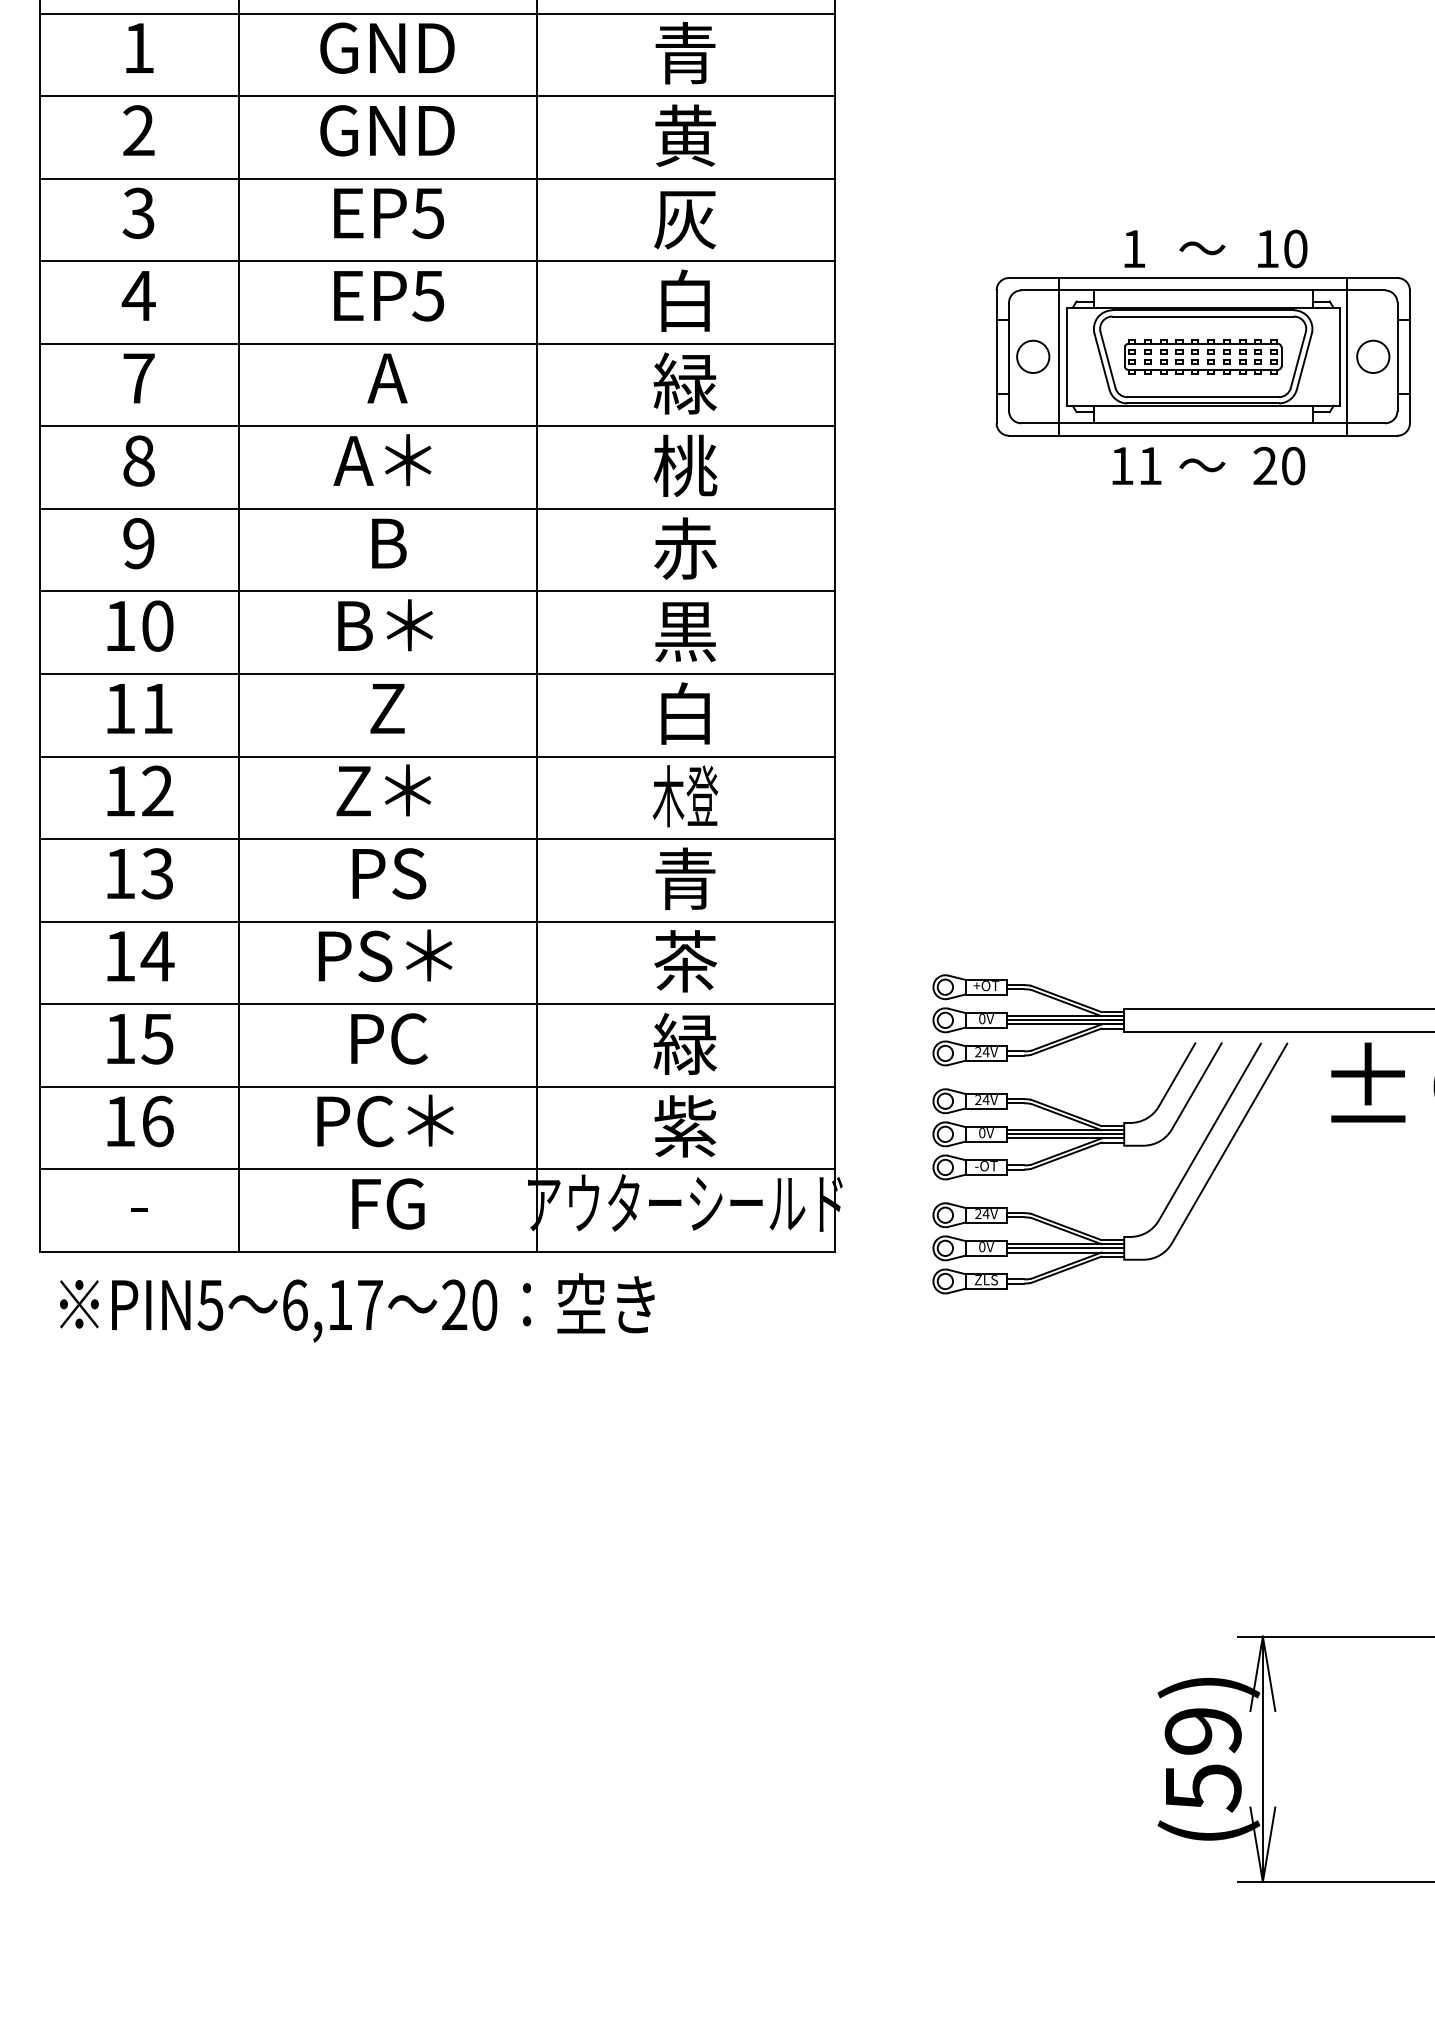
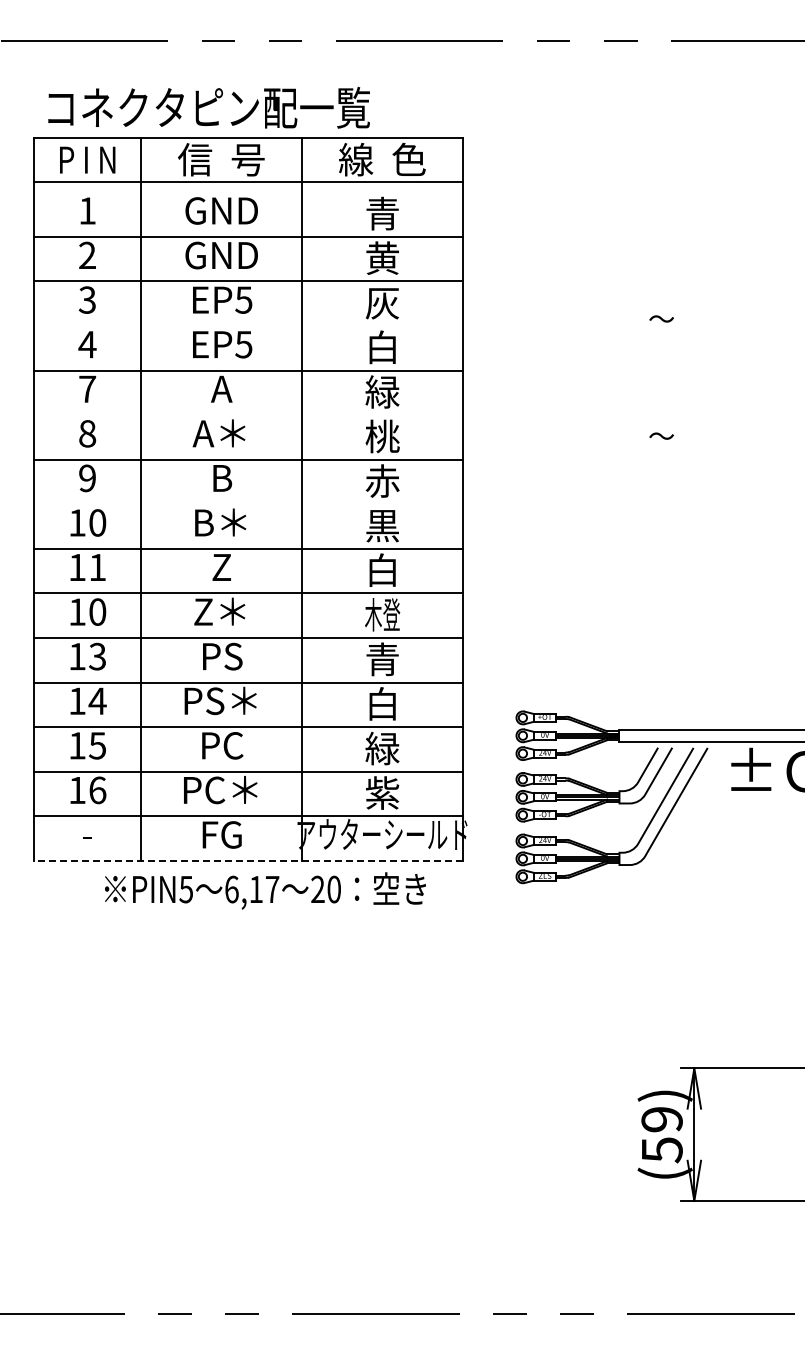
line: (437, 14) -> (248, 192), removed
line: (437, 260) -> (248, 325), removed
part: (1202, 356) -> (661, 377), removed
line: (437, 427) -> (248, 415), removed
line: (437, 591) -> (248, 504), removed
text: (157, 790) -> (97, 611), 12 -> 10
text: (685, 960) -> (382, 703), 茶 -> 白
line: (437, 1251) -> (248, 860), solid -> dashed
text: (357, 1306) -> (265, 890), moved

